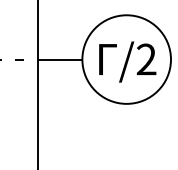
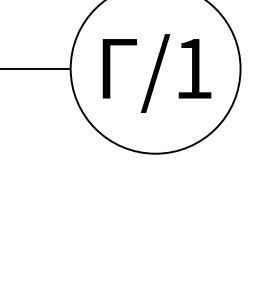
text: (146, 59) -> (193, 68), /2 -> /1

